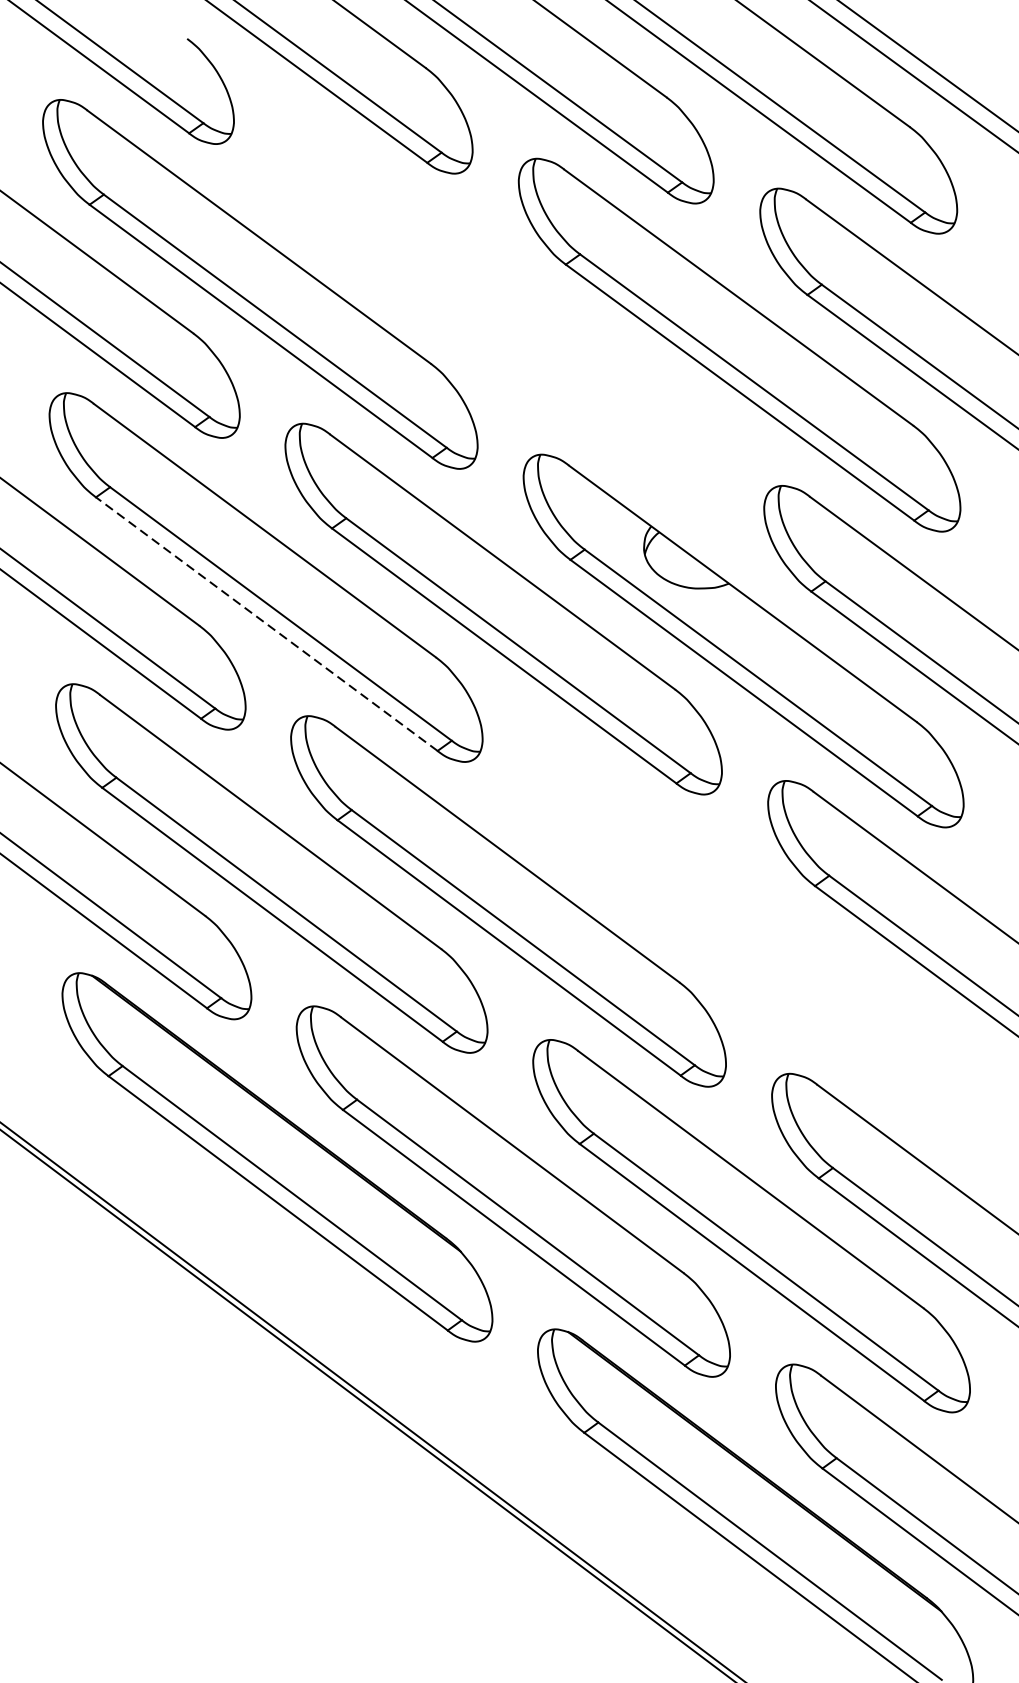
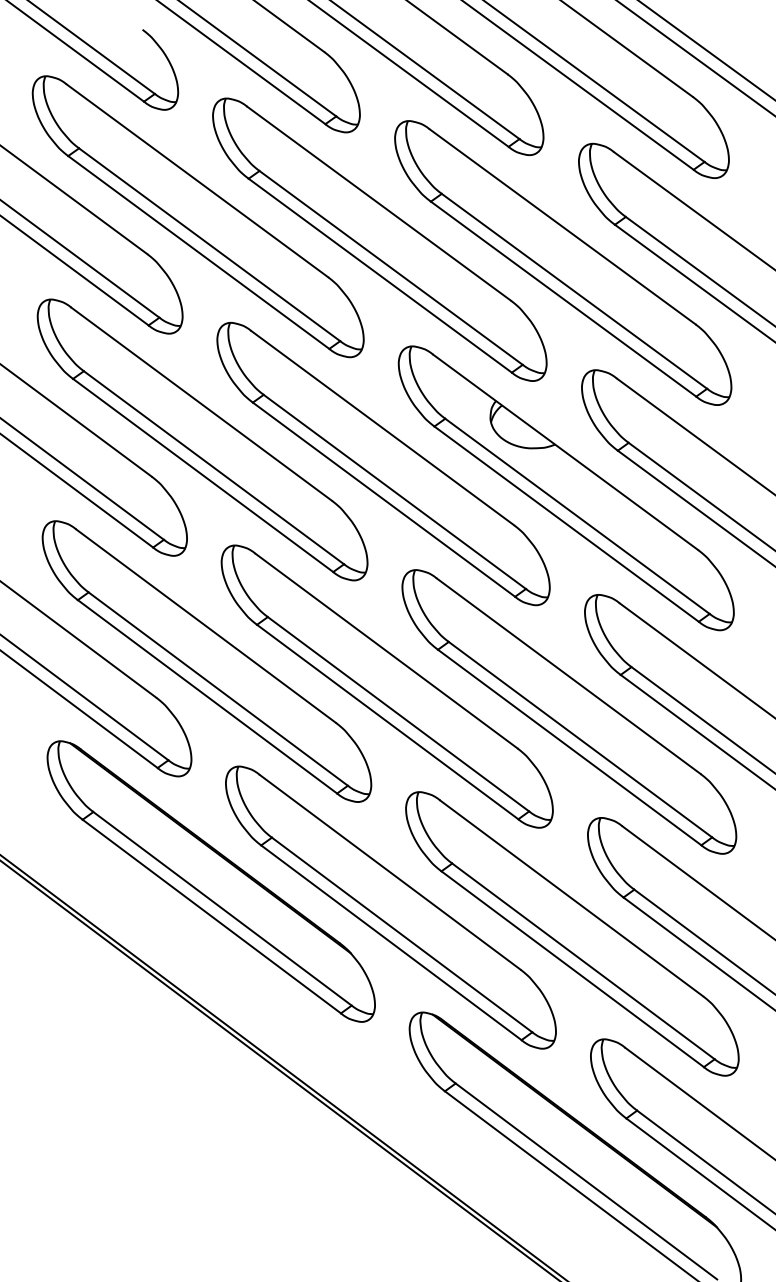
part: (498, 314) -> (379, 239), added
line: (265, 624) -> (202, 475), dashed -> solid
part: (747, 934) -> (569, 711), added

